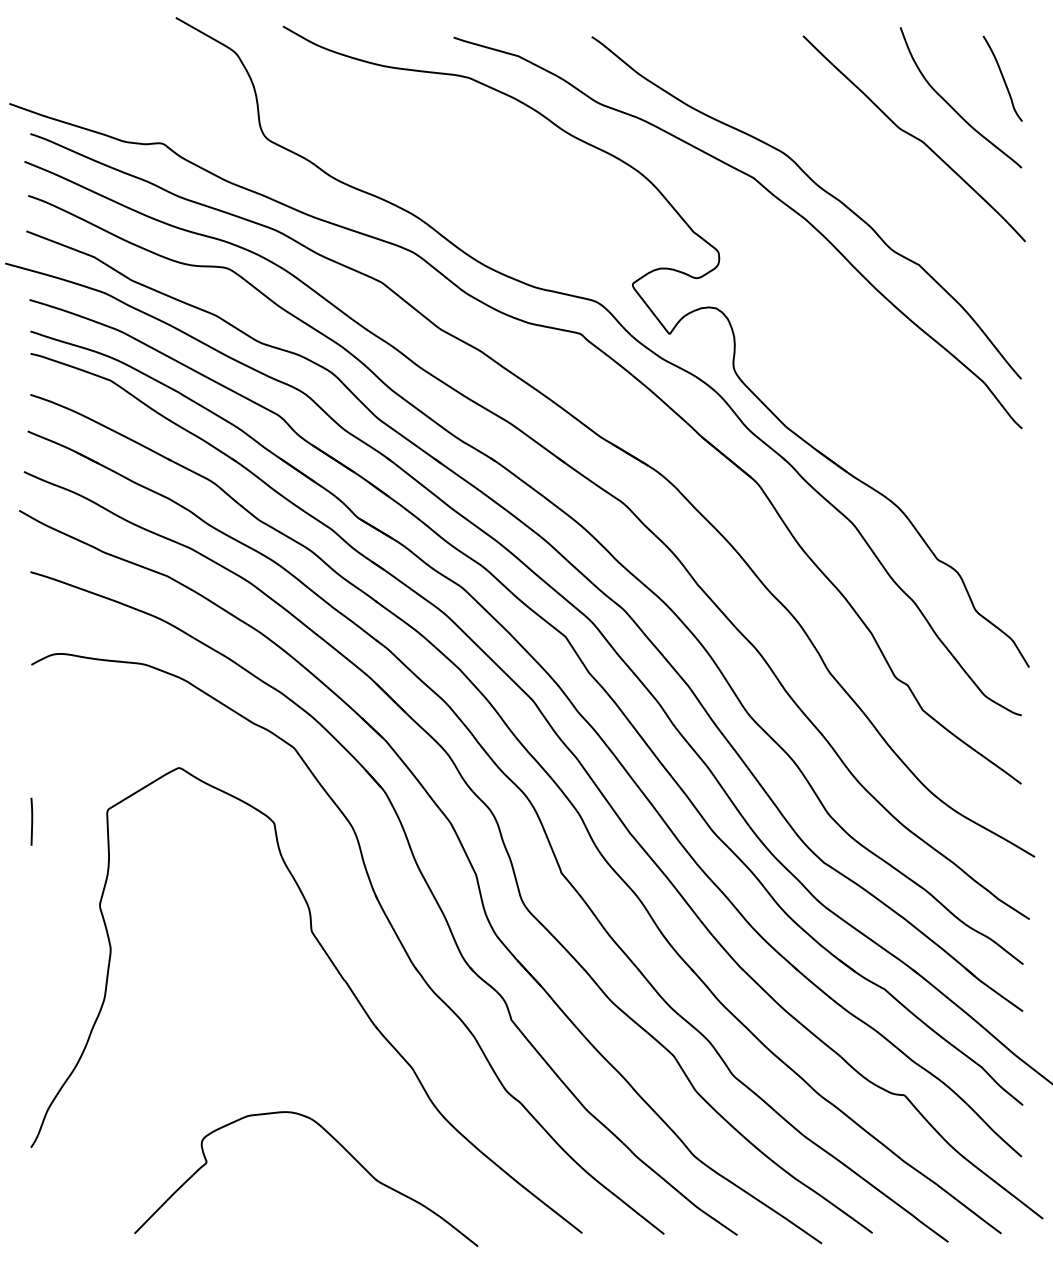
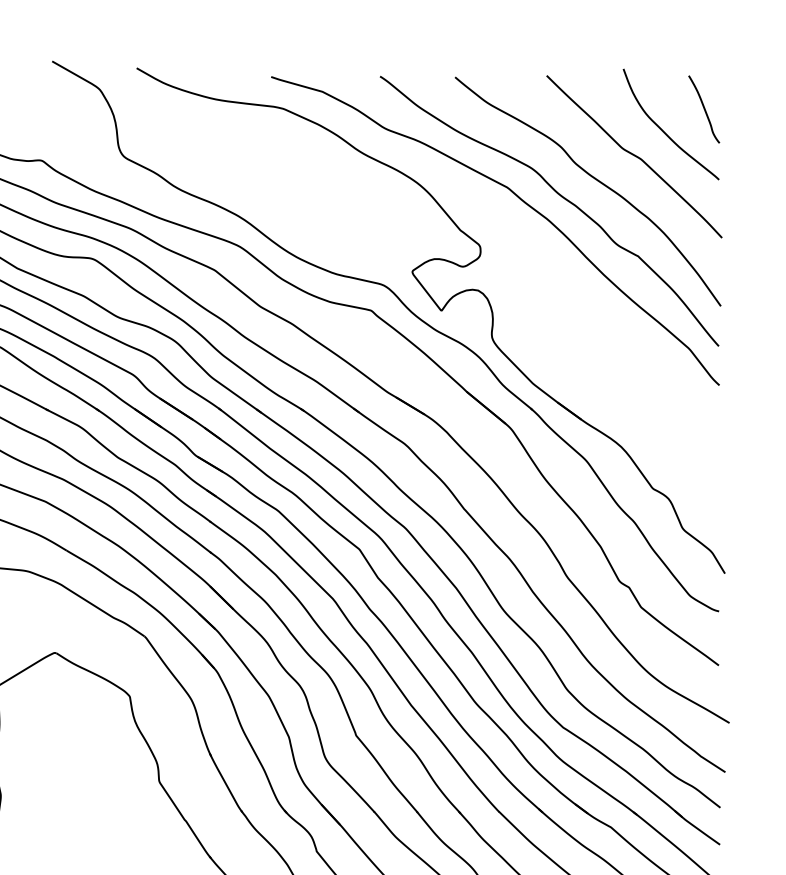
curve: (865, 168) -> (595, 180), added

